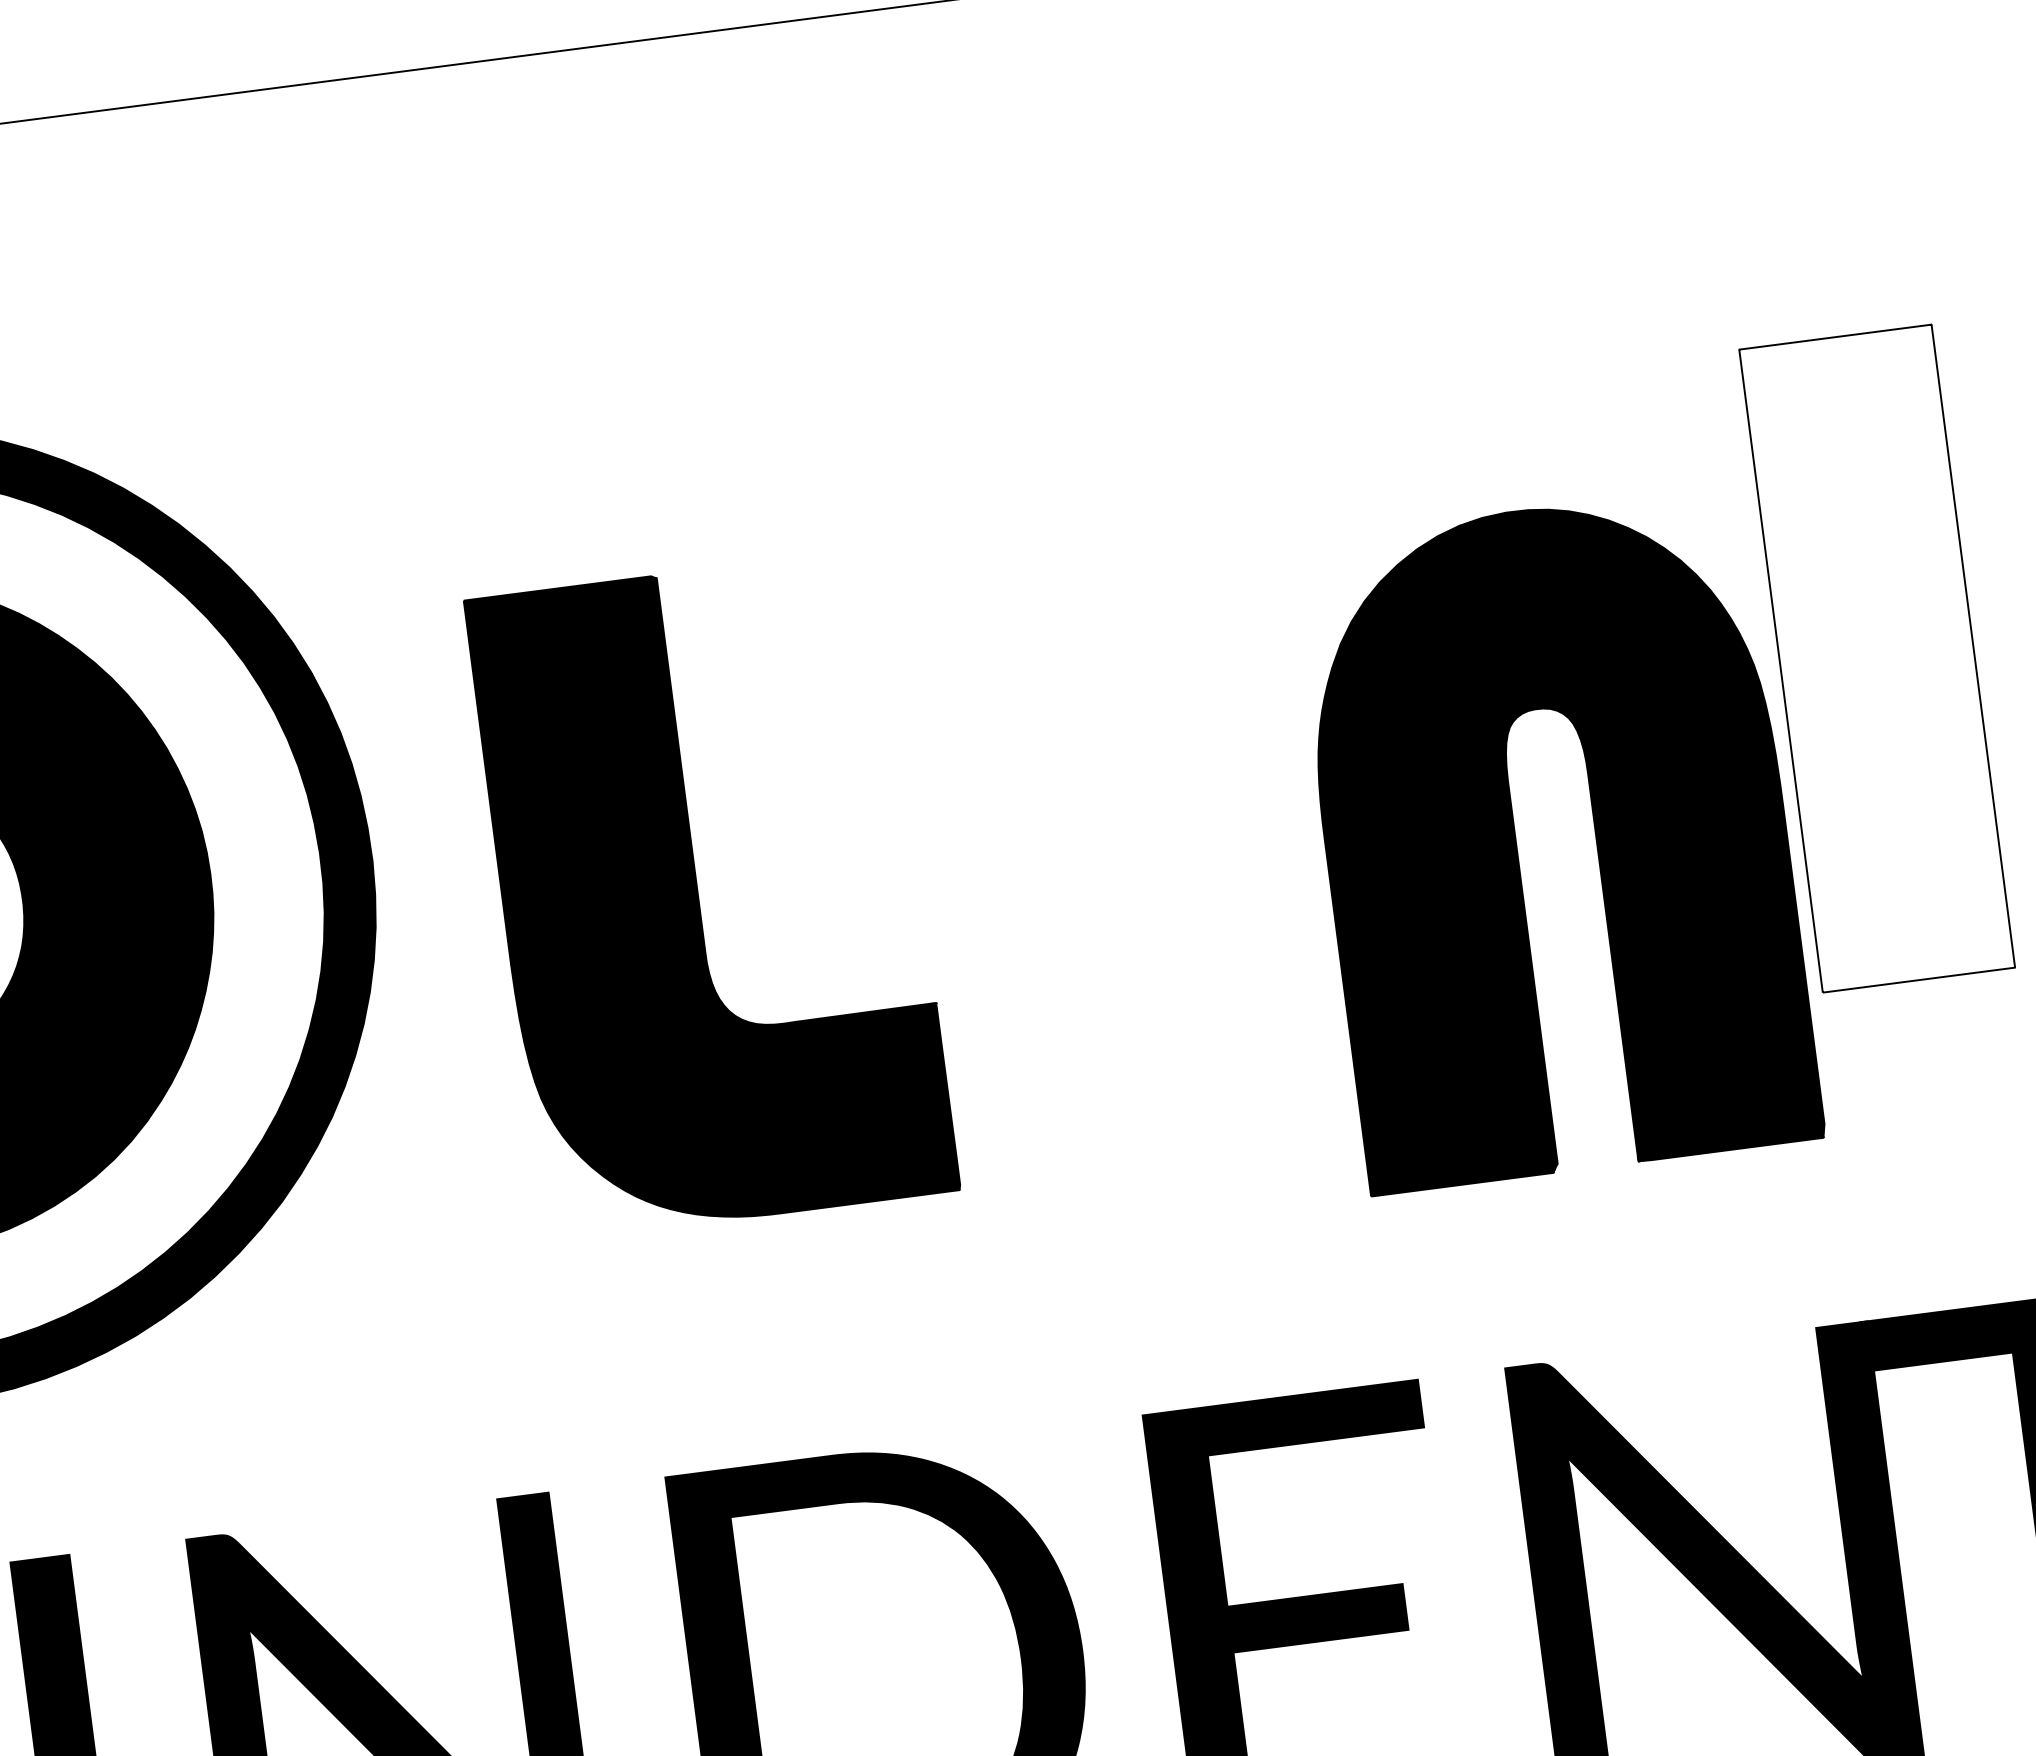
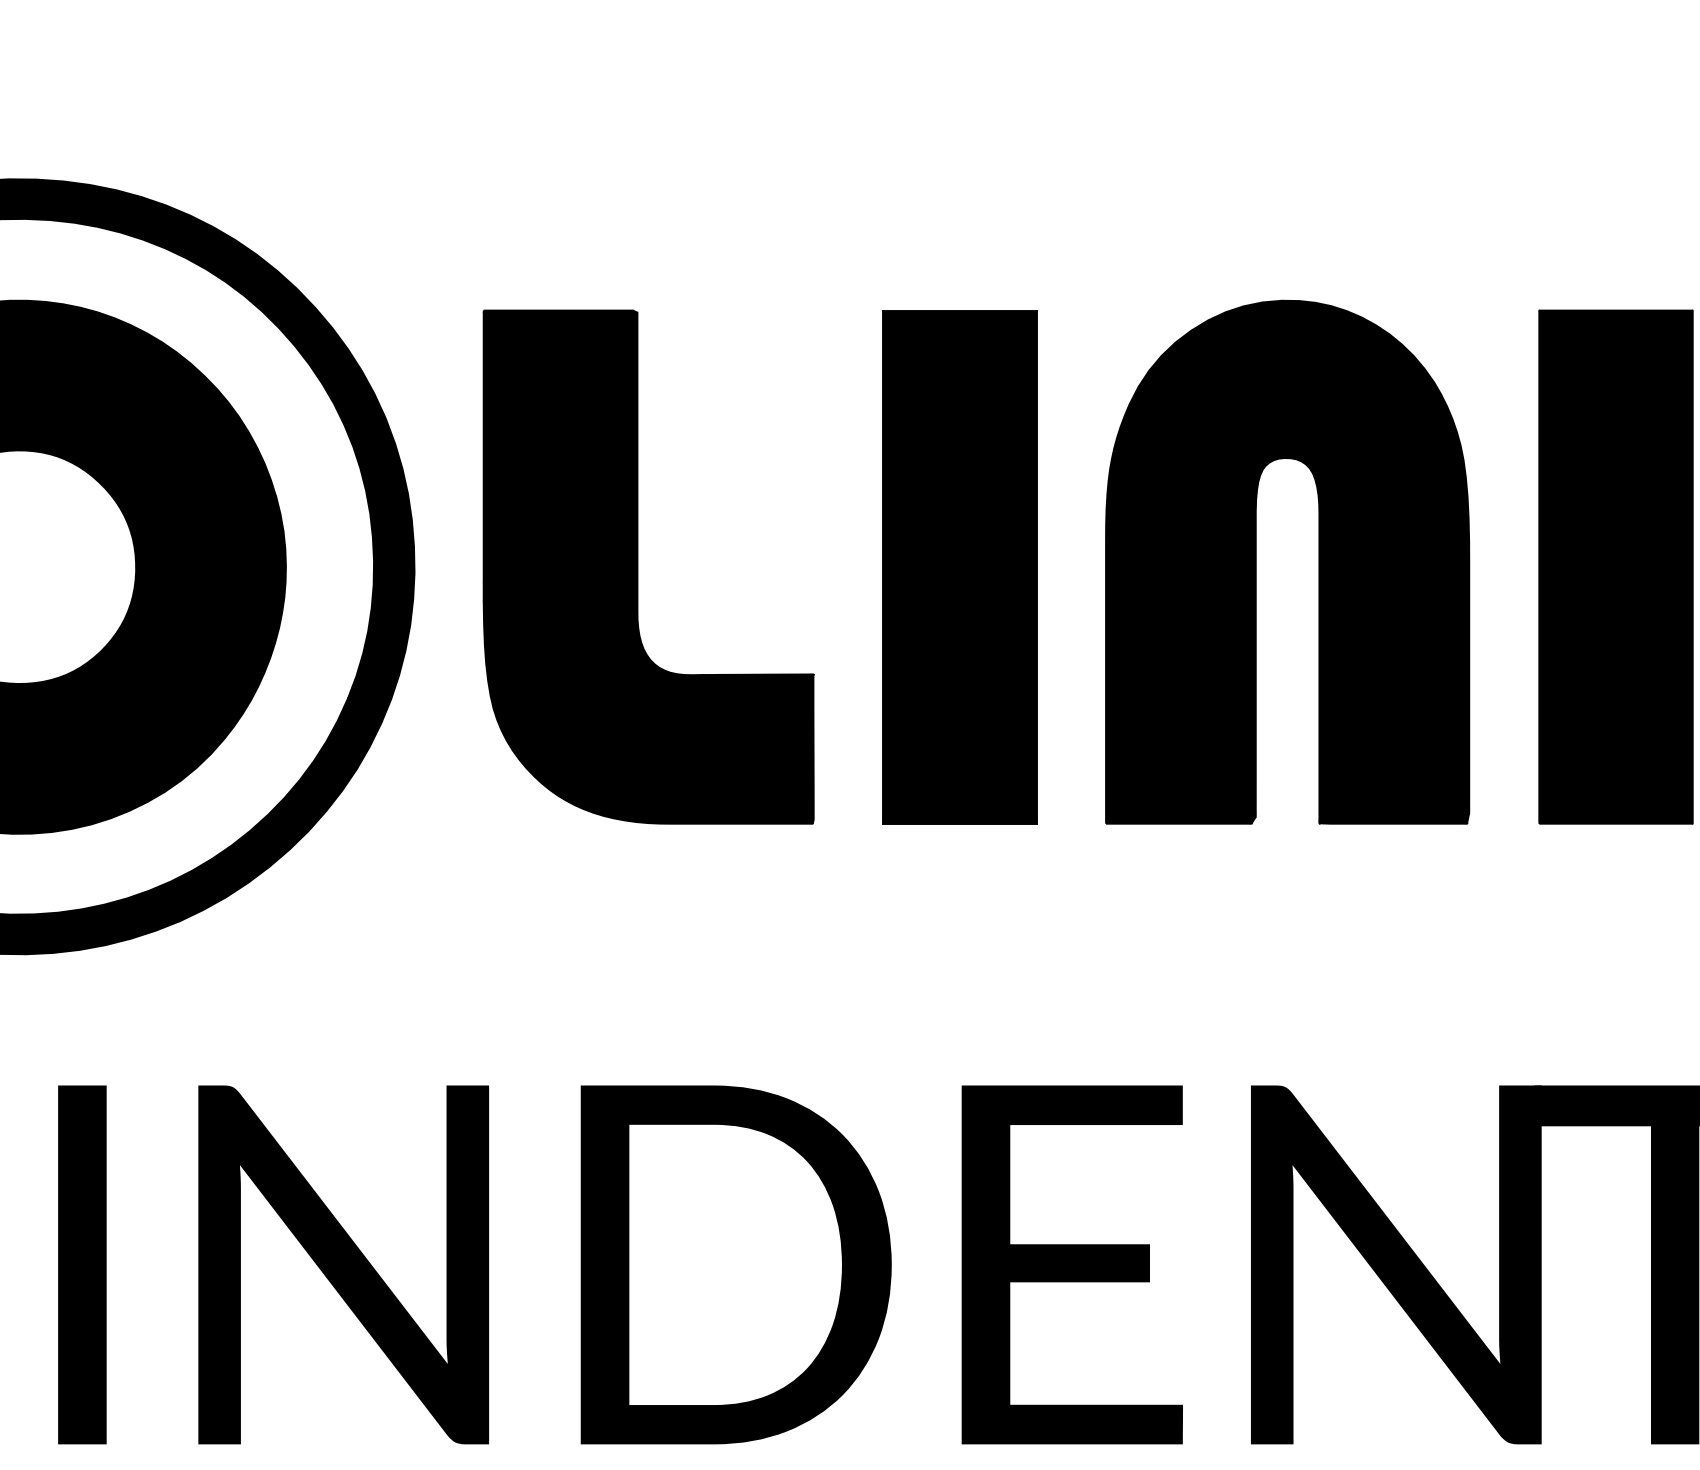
fill: (1876, 657) -> (1615, 566), added
part: (1054, 765) -> (959, 567), added
part: (1516, 843) -> (1256, 561), moved
part: (699, 896) -> (638, 566), moved

